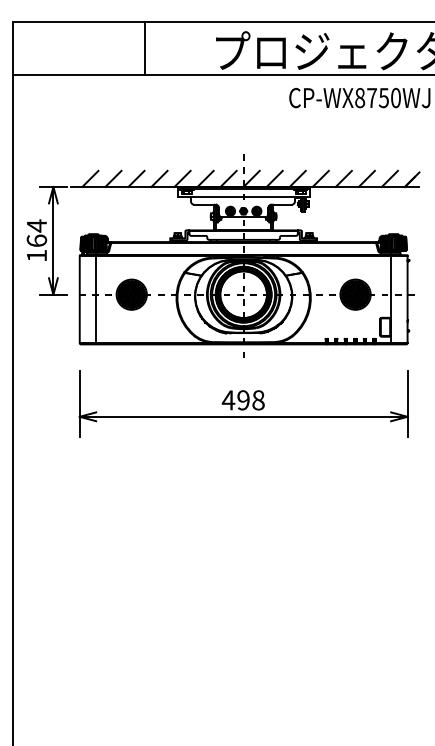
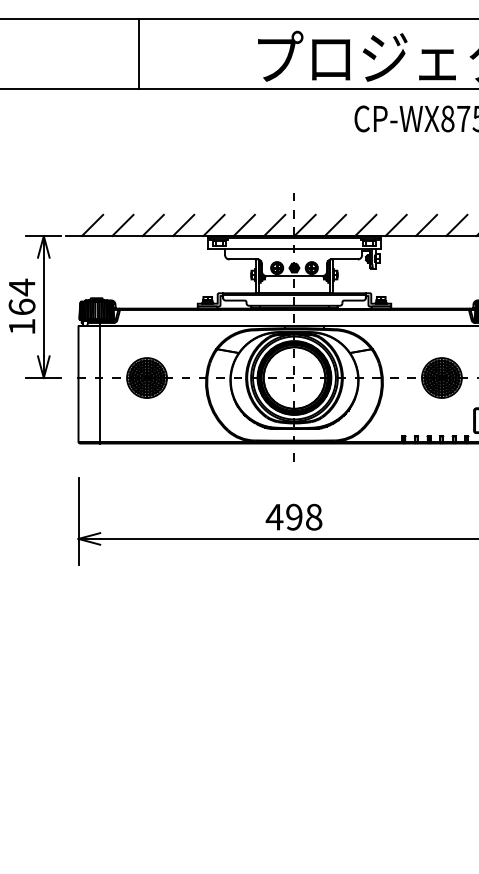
line: (144, 48) -> (138, 53), moved

